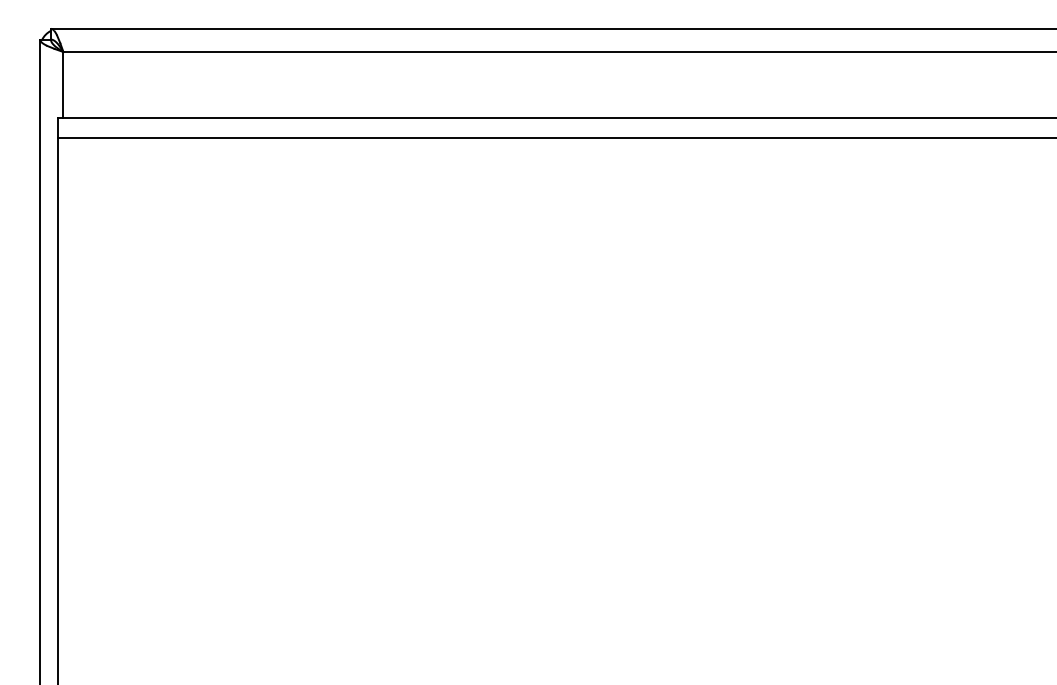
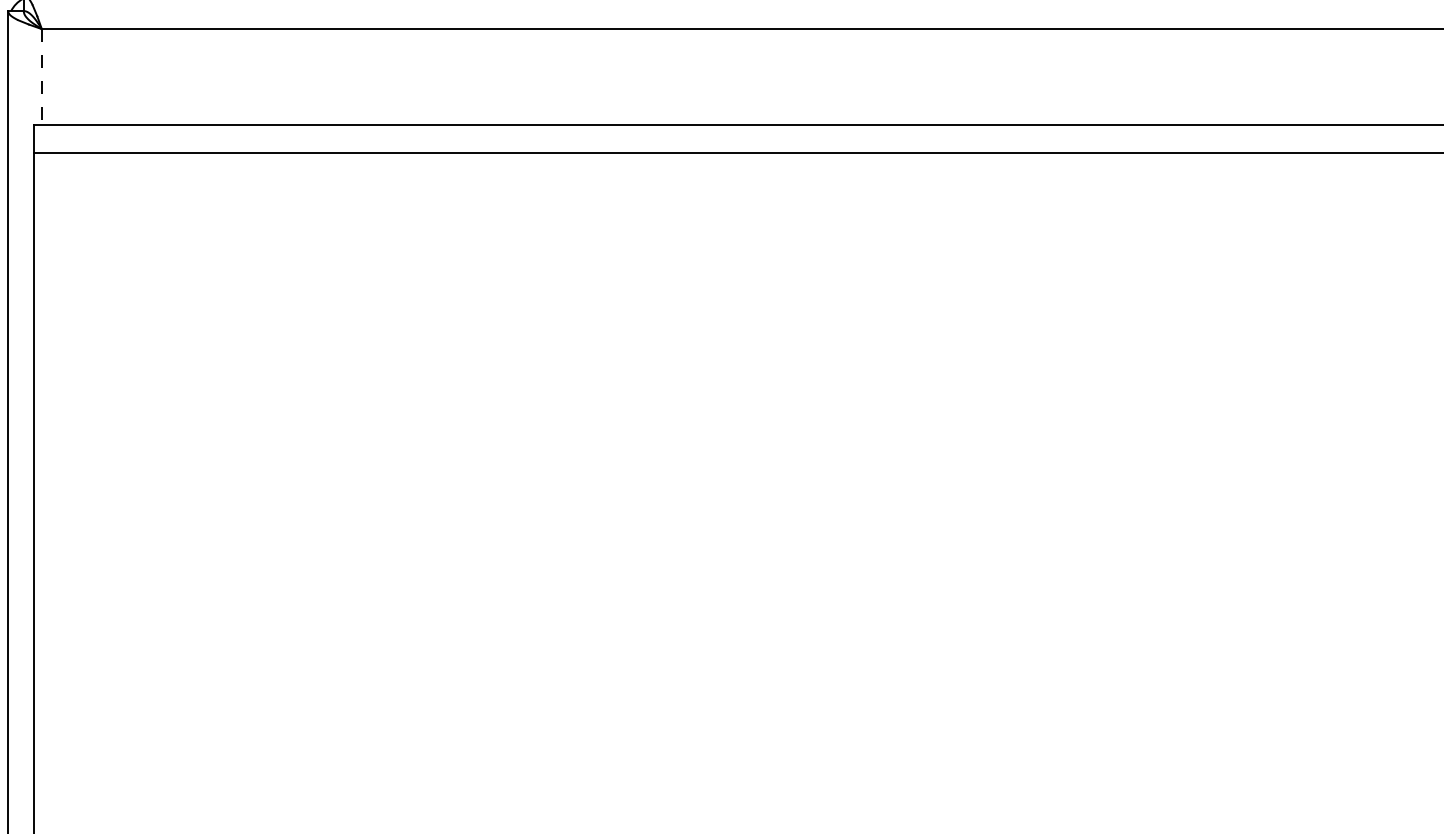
line: (63, 85) -> (41, 77), solid -> dashed

